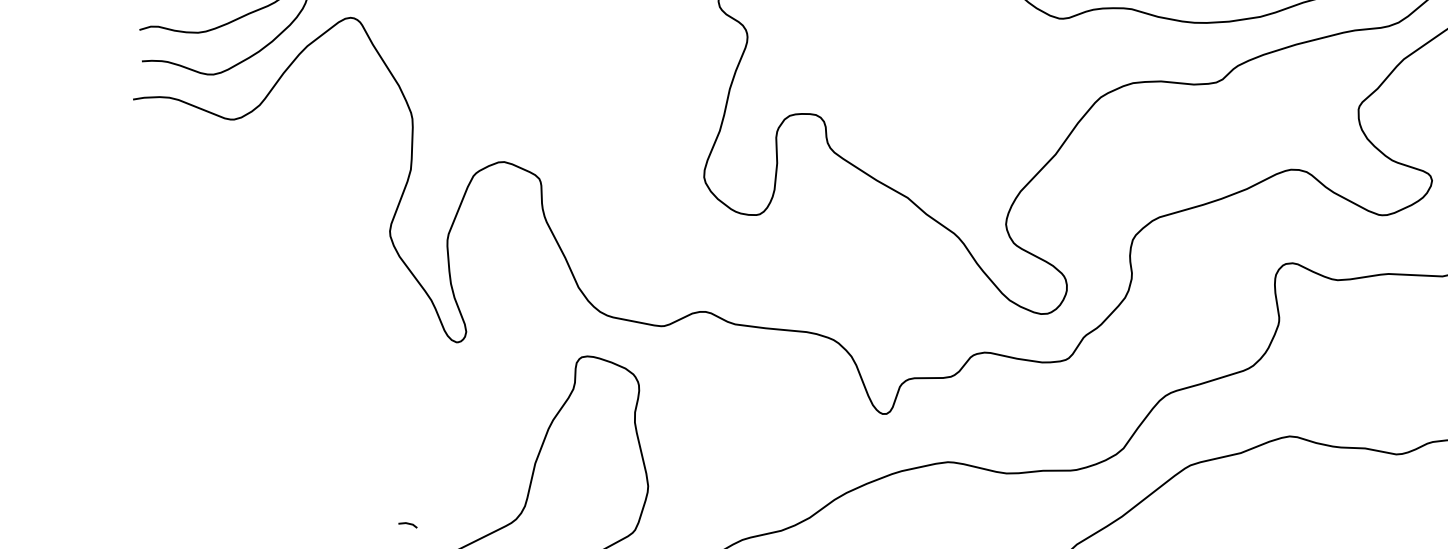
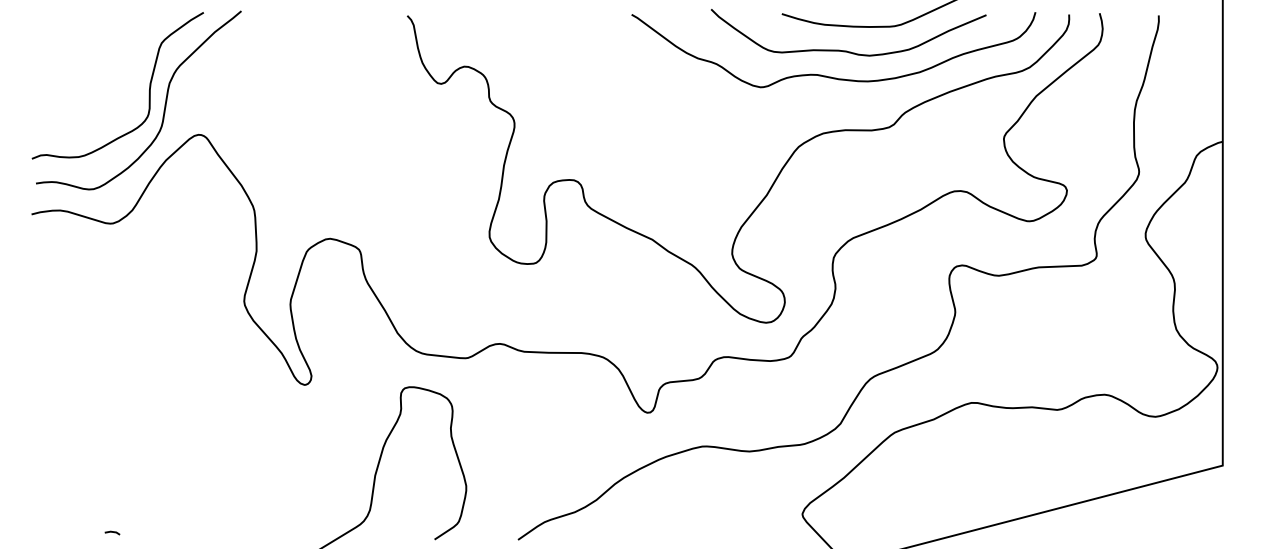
line: (408, 524) -> (112, 532), moved

